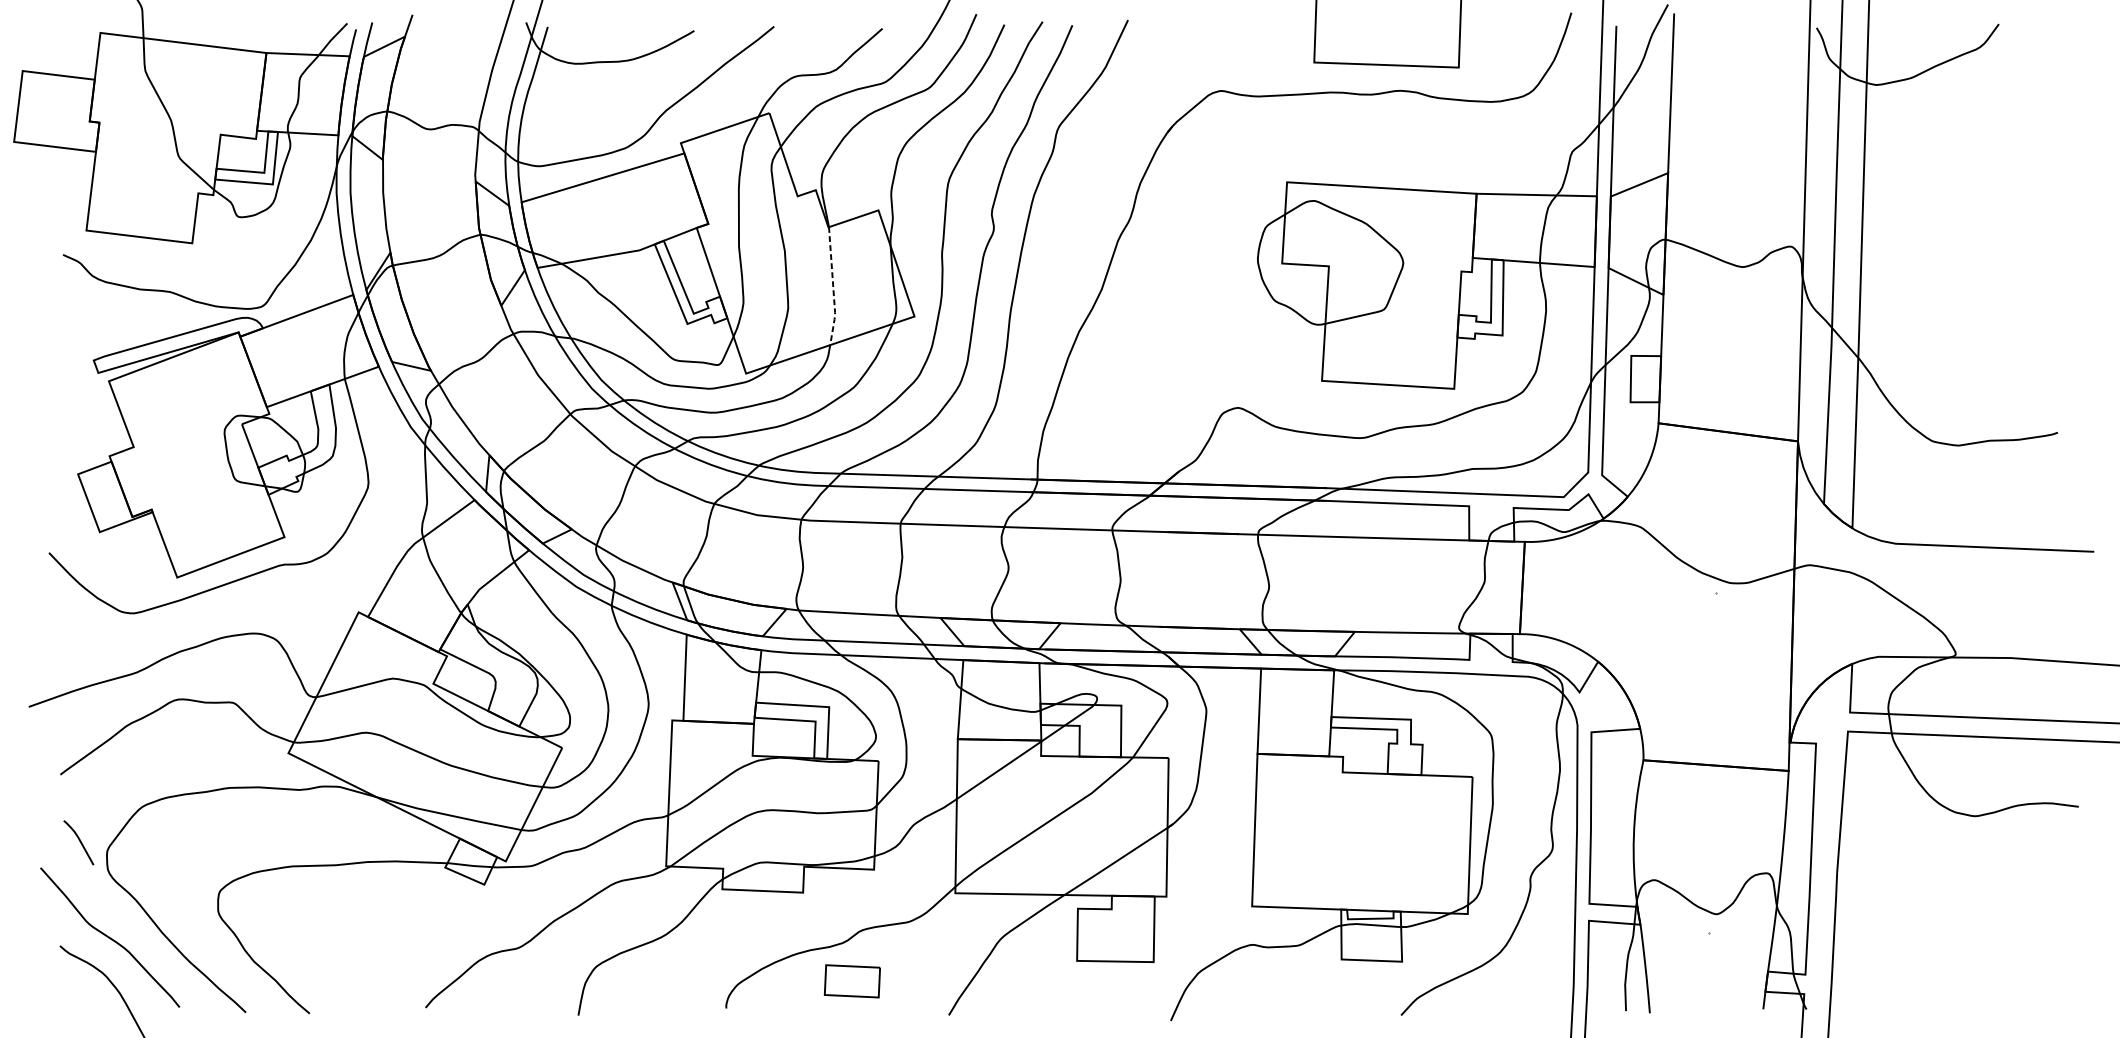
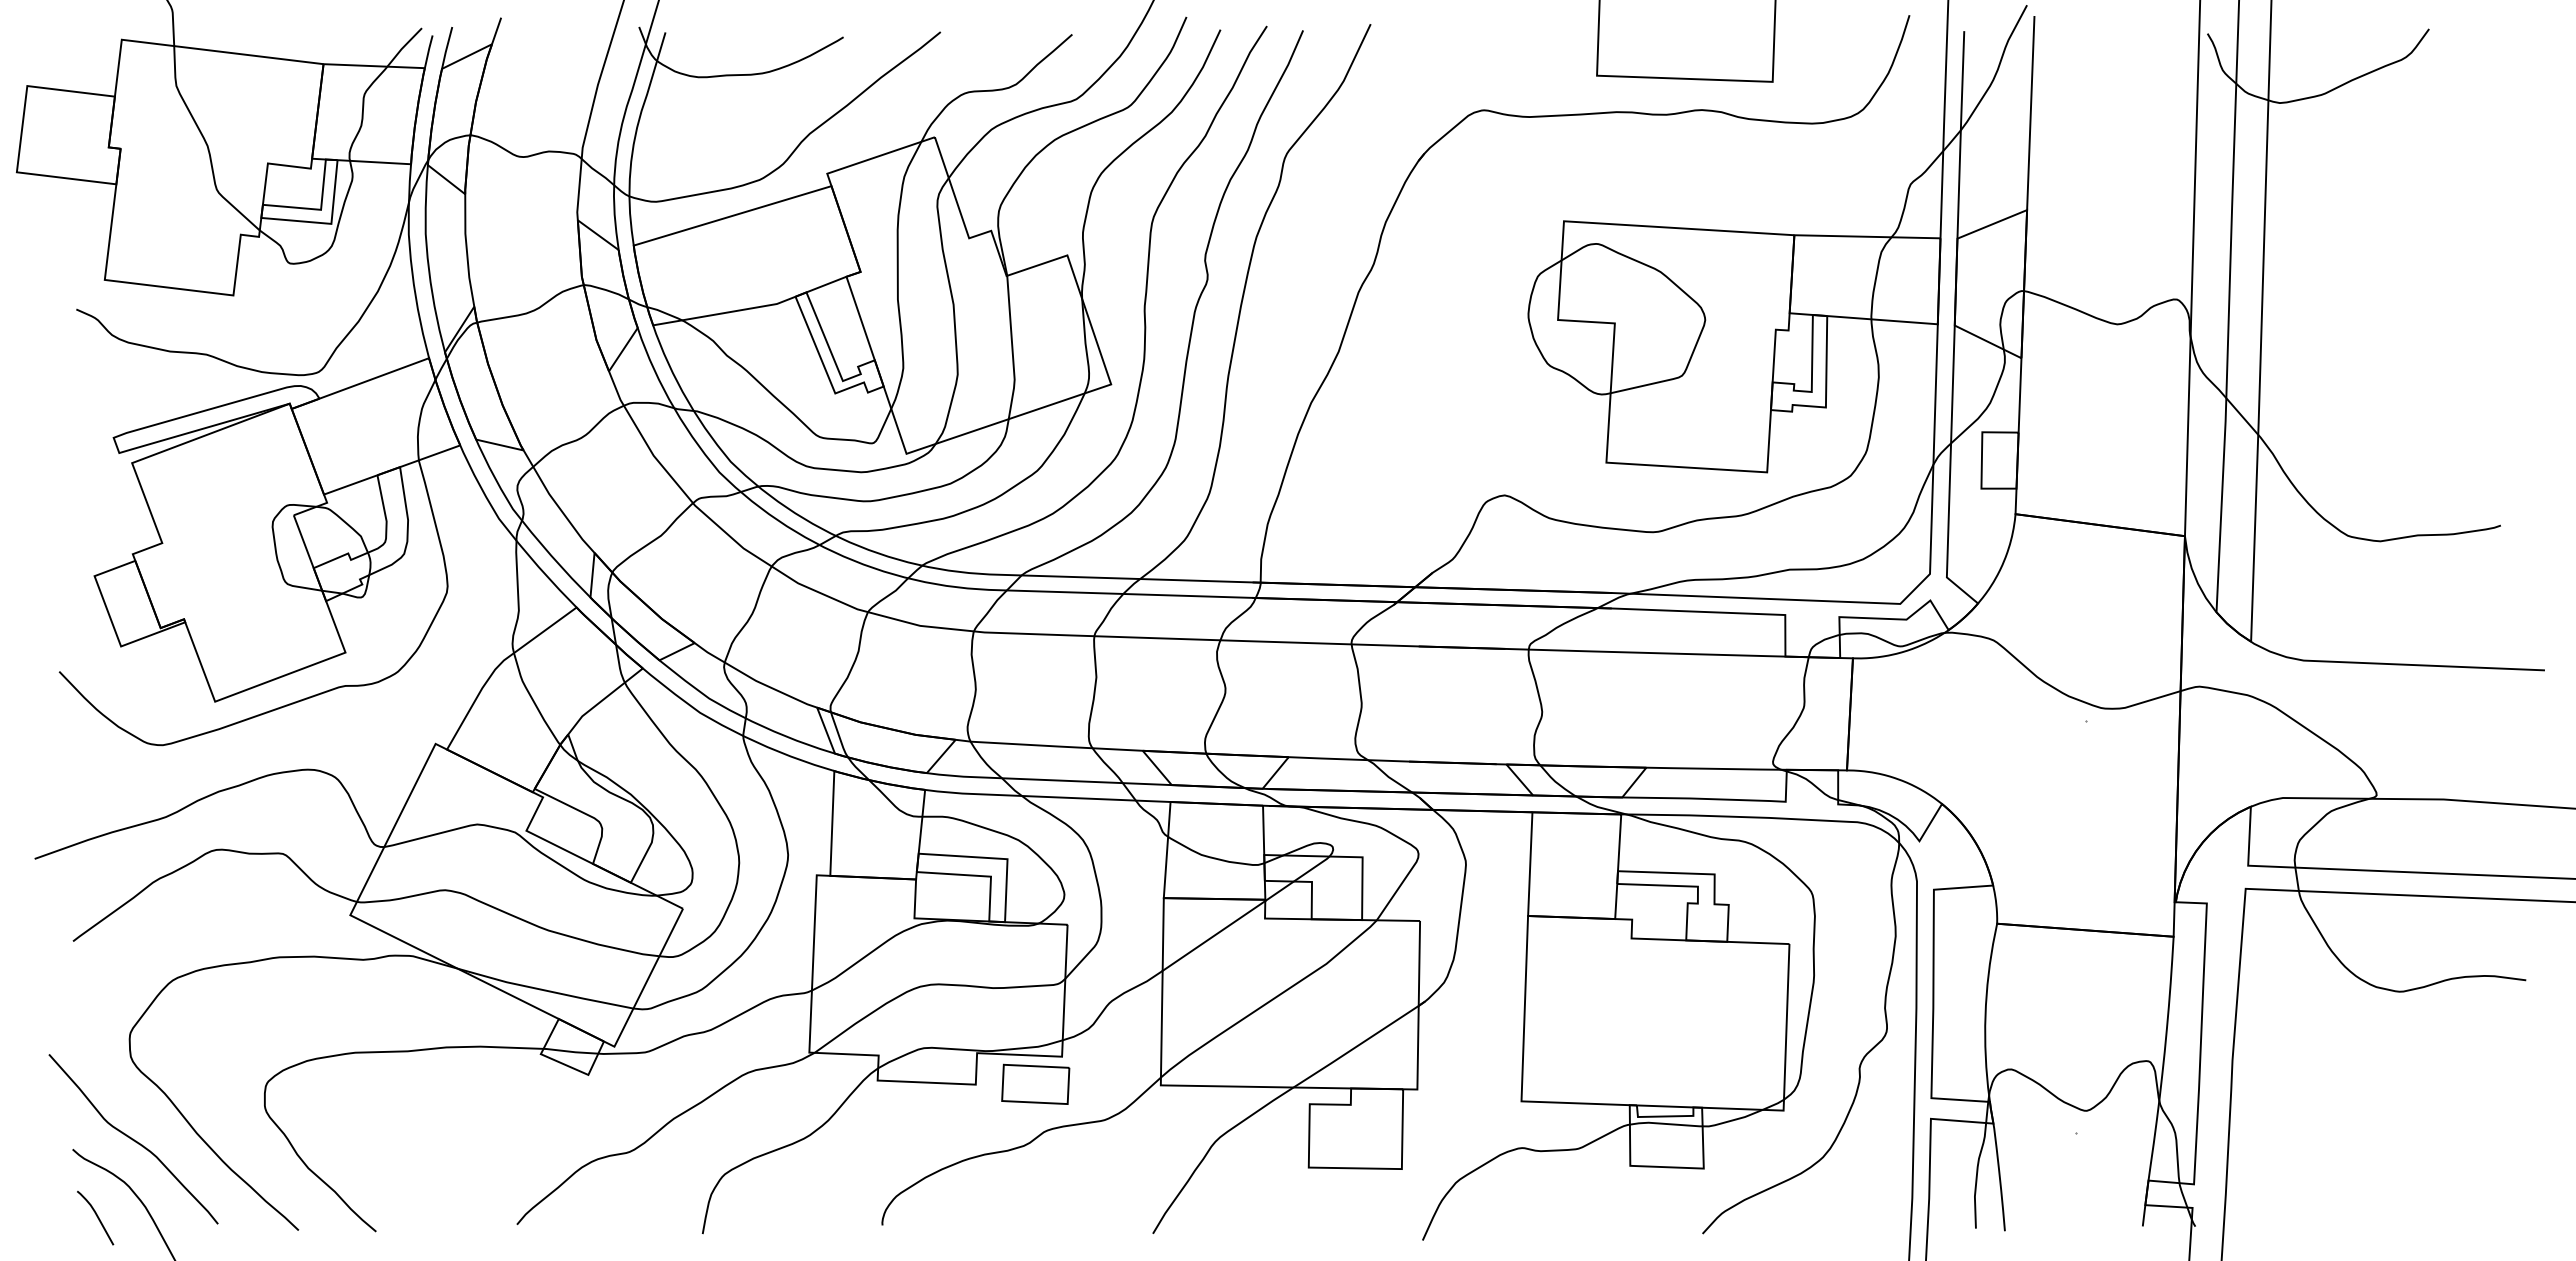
line: (833, 287) -> (1012, 349), dashed -> solid
curve: (79, 841) -> (96, 1216), moved
part: (852, 980) -> (1035, 1083), moved

